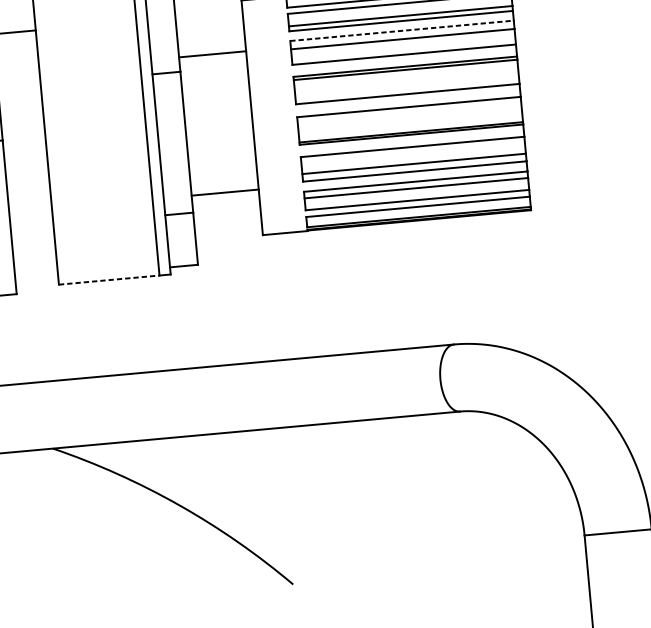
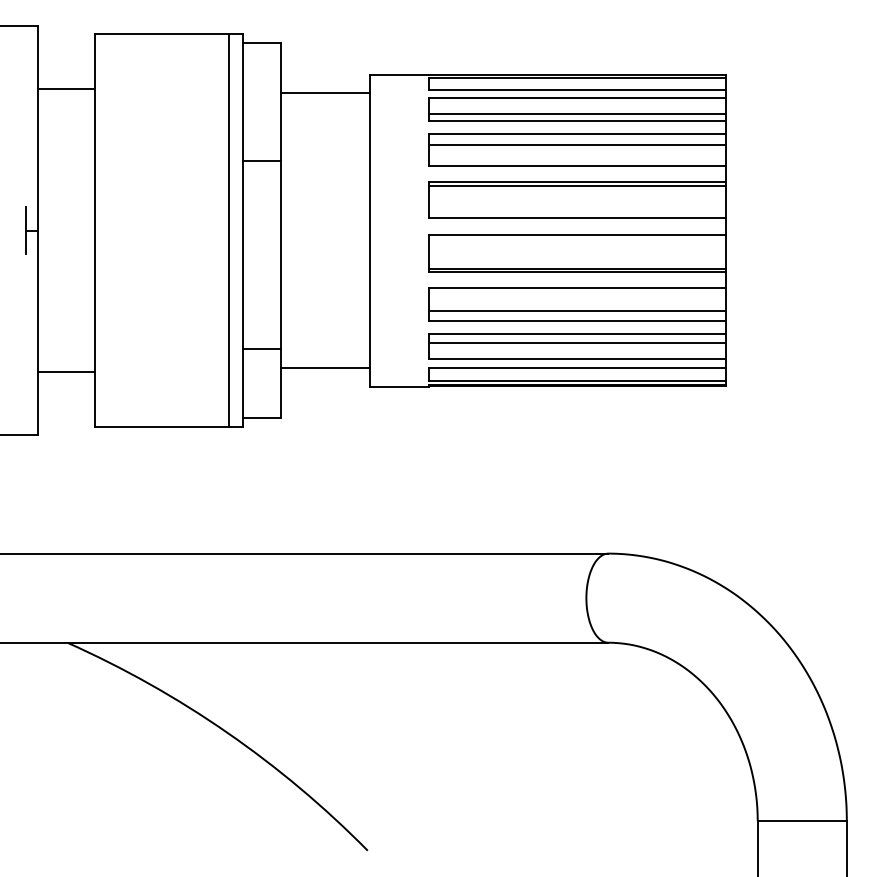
line: (401, 30) -> (577, 133), dashed -> solid
line: (212, 54) -> (324, 93), moved
line: (224, 192) -> (324, 367), moved
line: (33, 244) -> (66, 371), added
line: (109, 280) -> (161, 427), dashed -> solid

